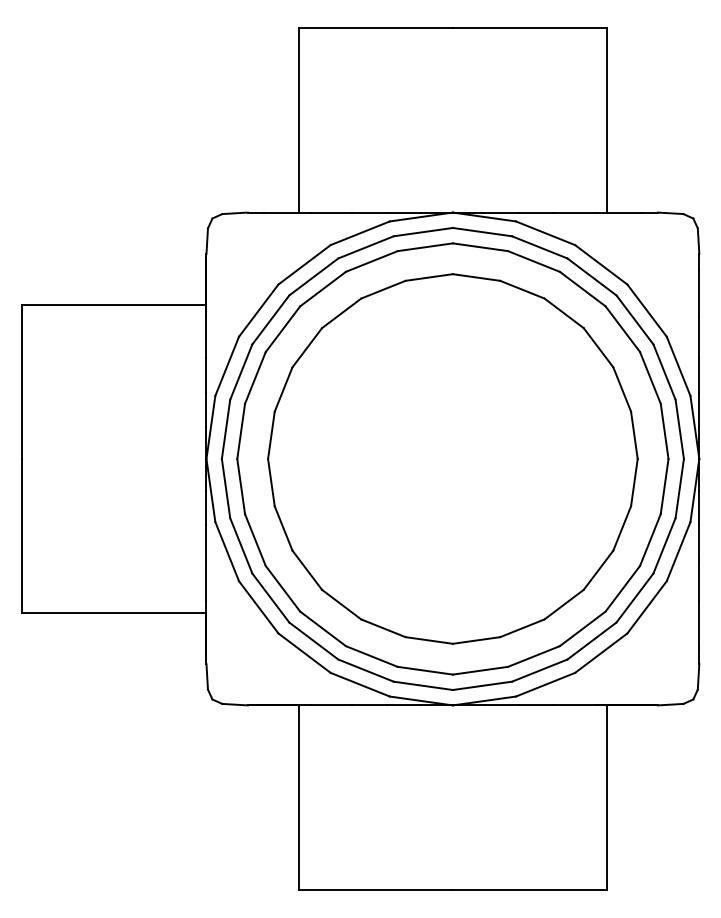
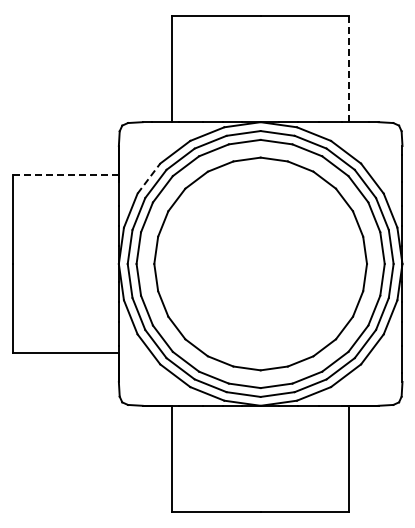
line: (607, 119) -> (349, 68), solid -> dashed
line: (115, 305) -> (66, 175), solid -> dashed
line: (257, 310) -> (148, 178), solid -> dashed

